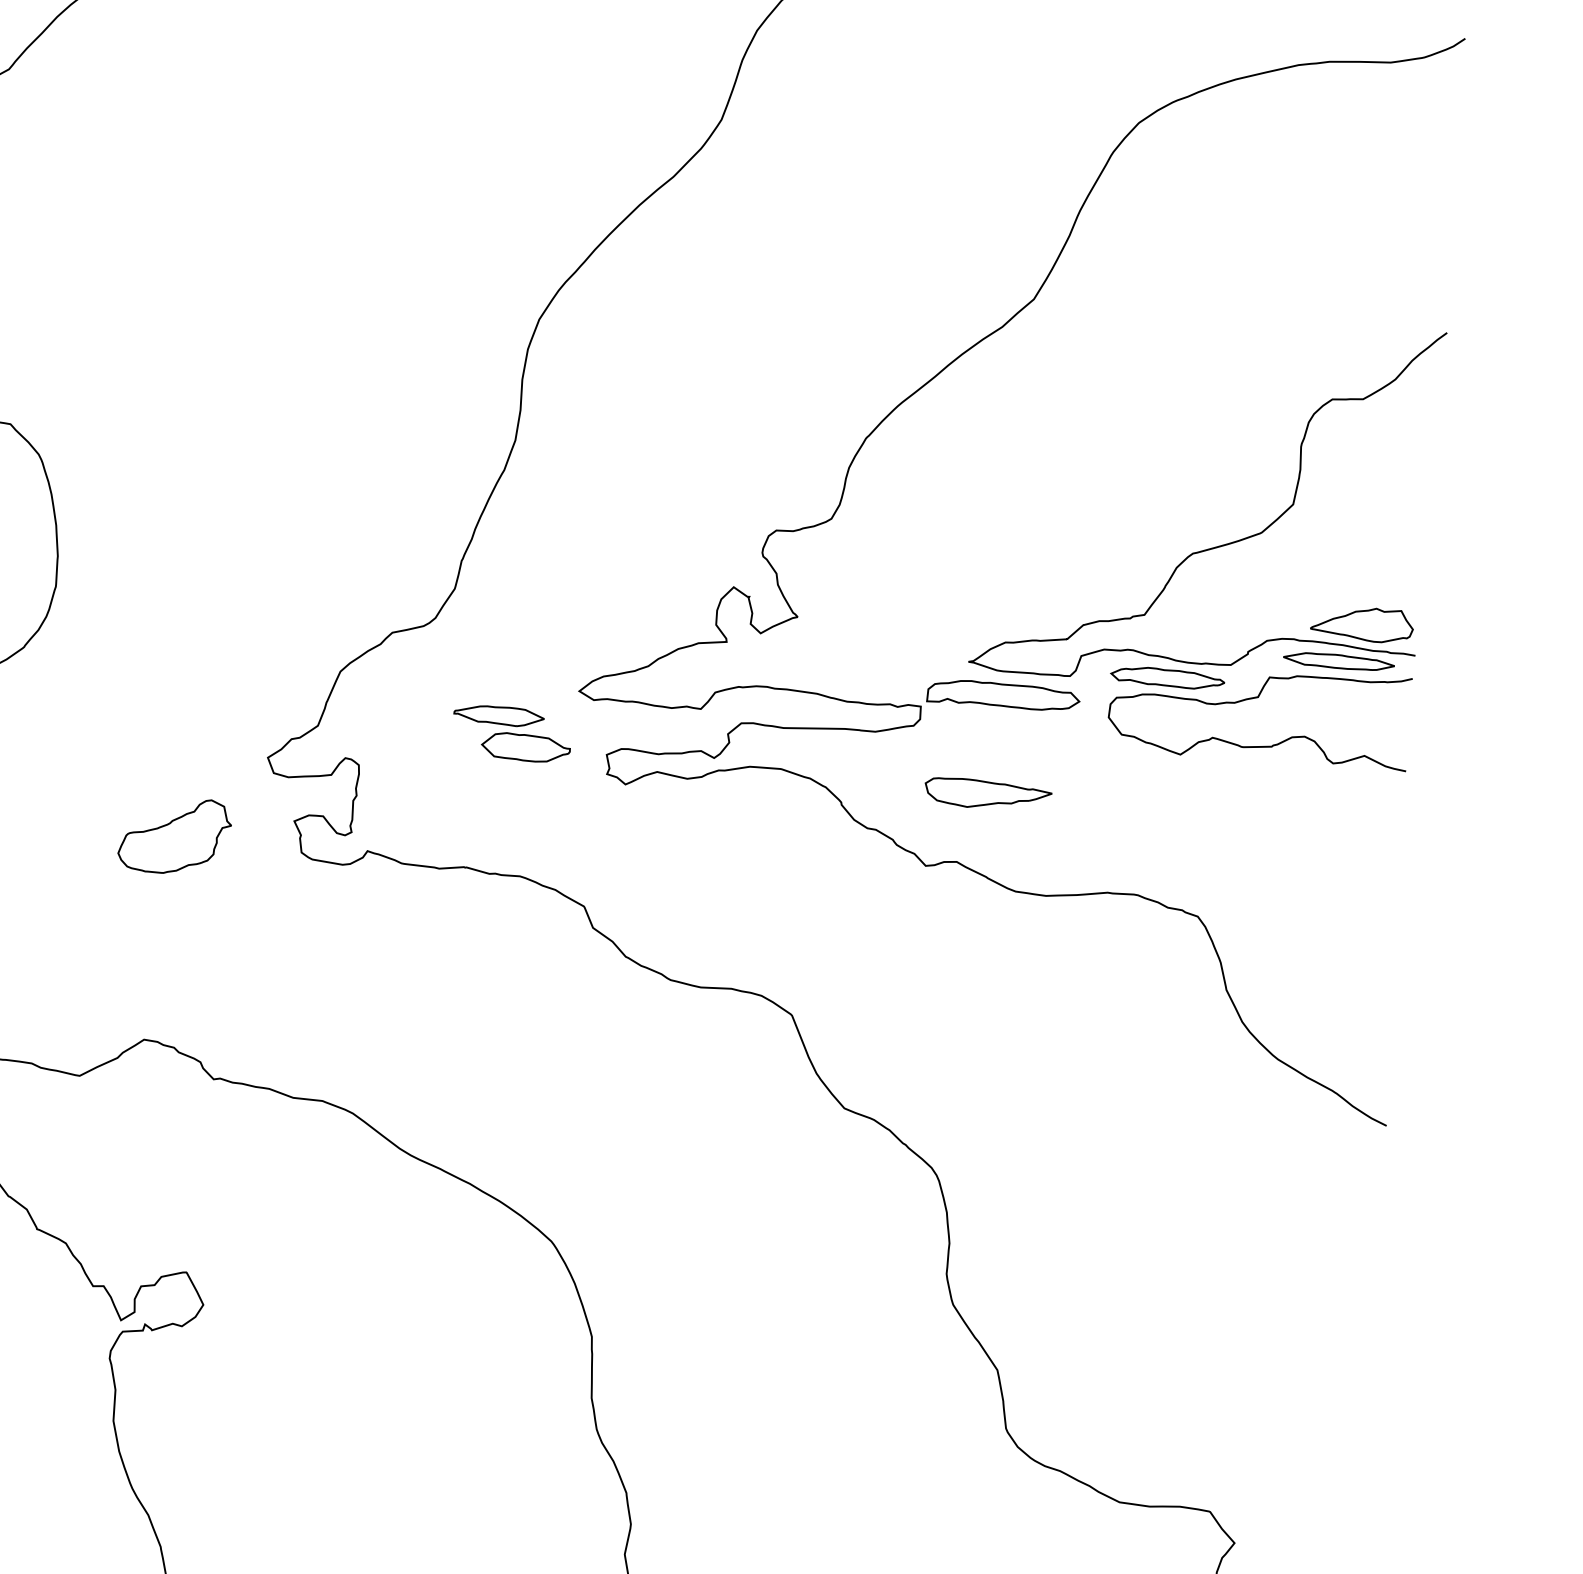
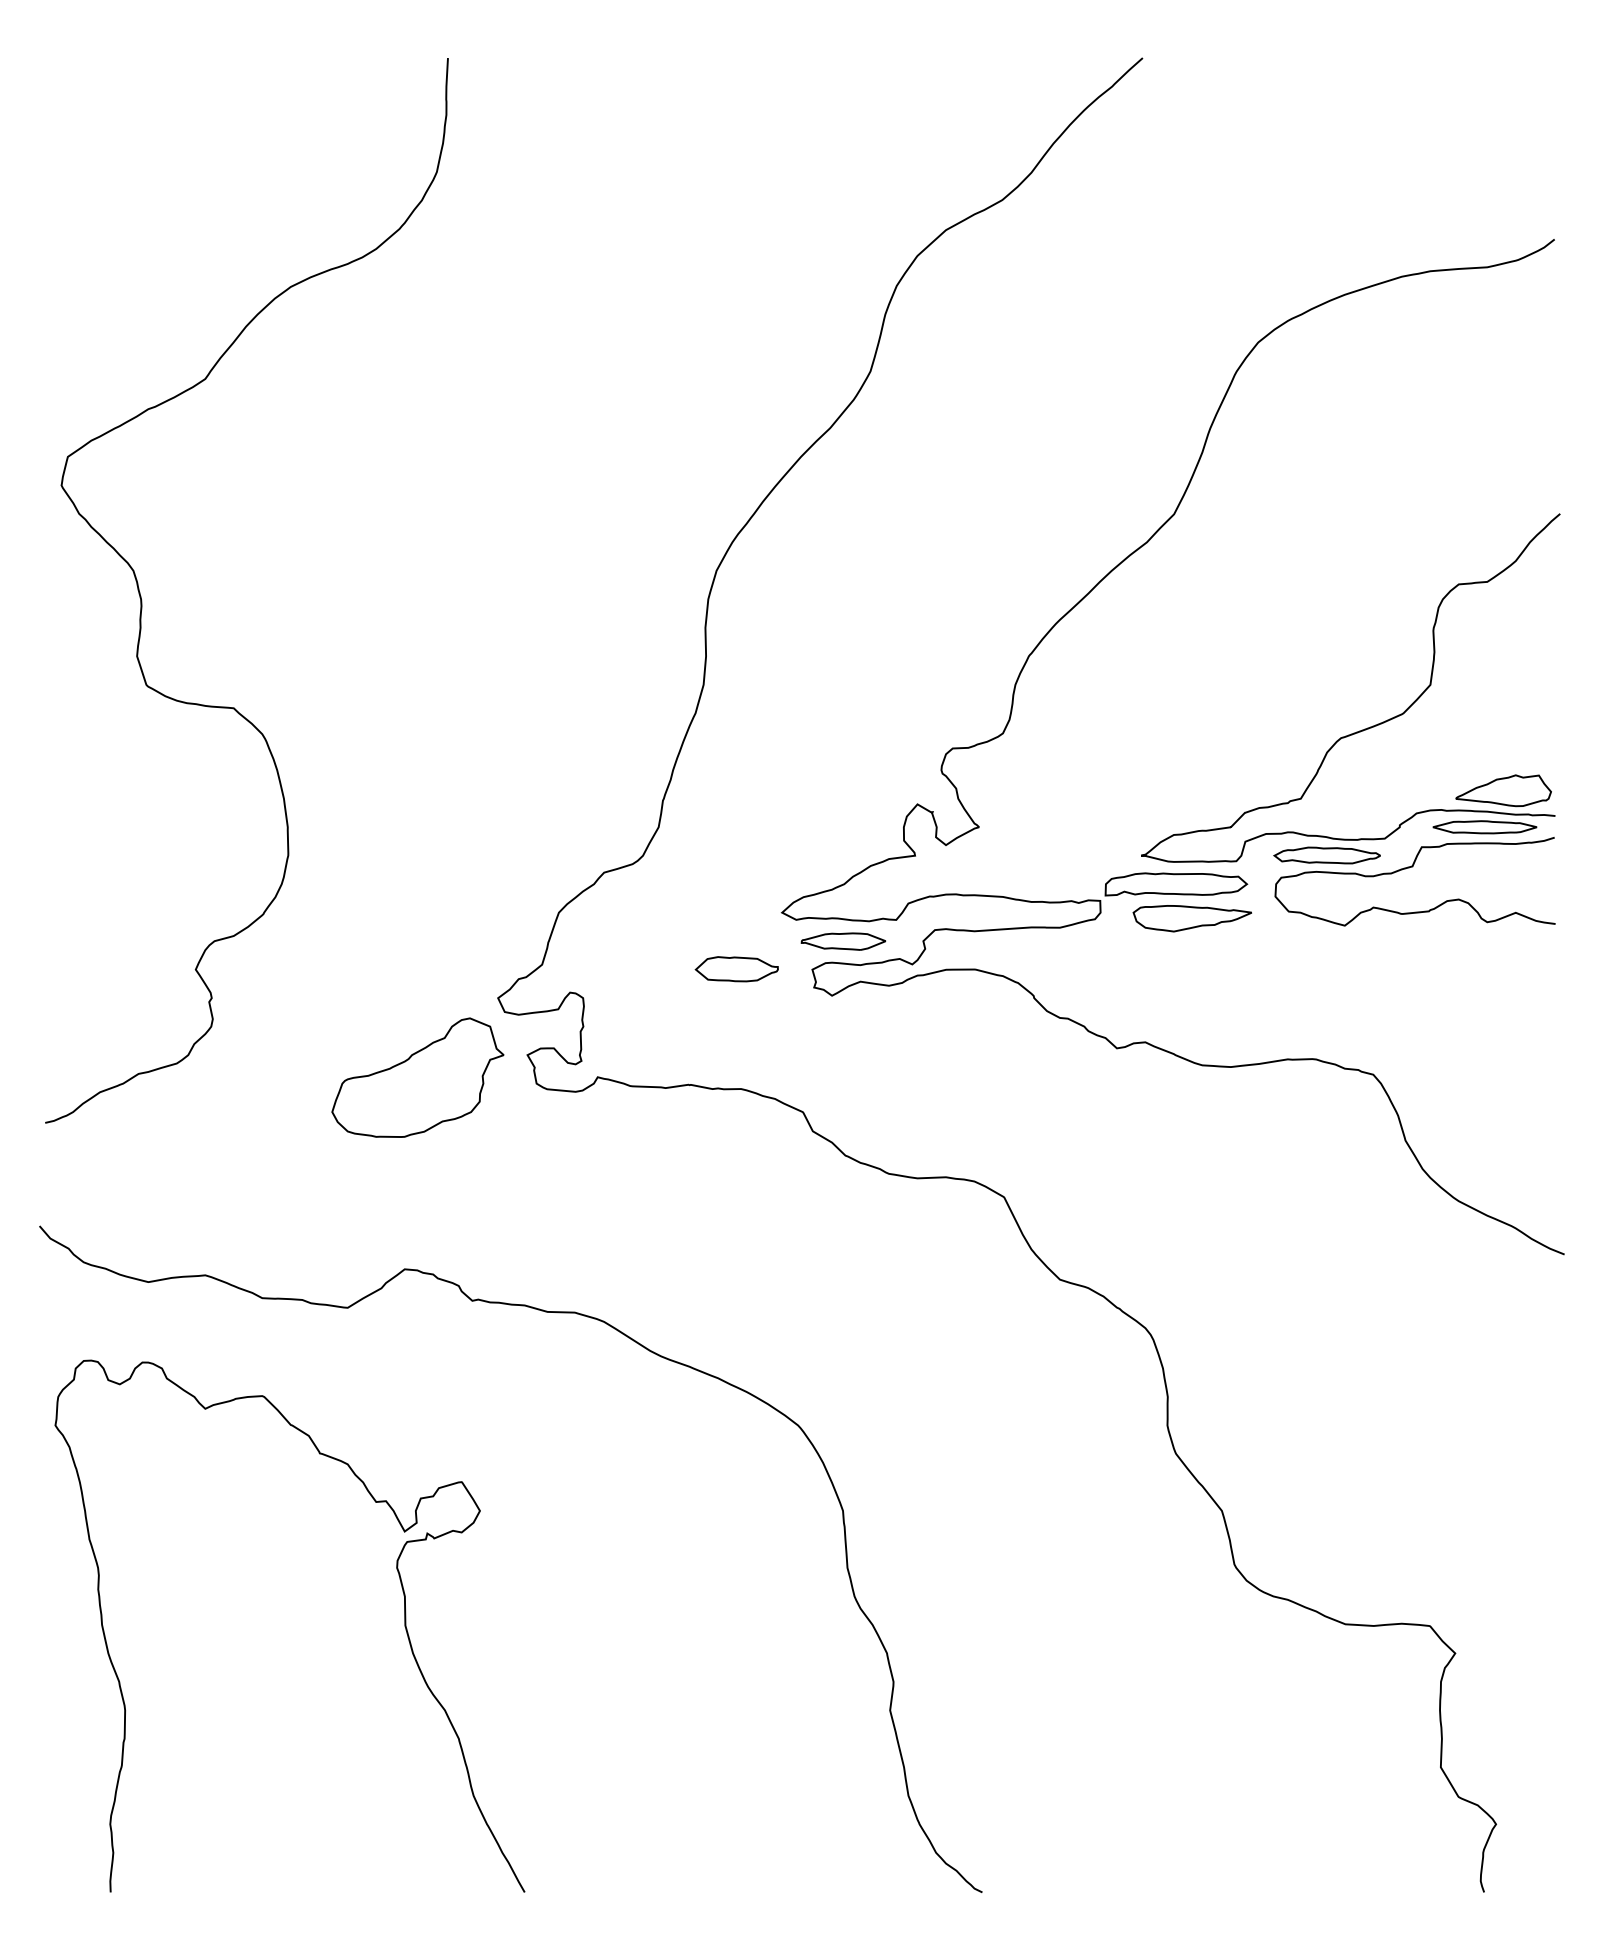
part: (499, 715) -> (843, 941), moved
part: (987, 794) -> (1191, 918), moved
part: (174, 835) -> (417, 1077), size x1.67

